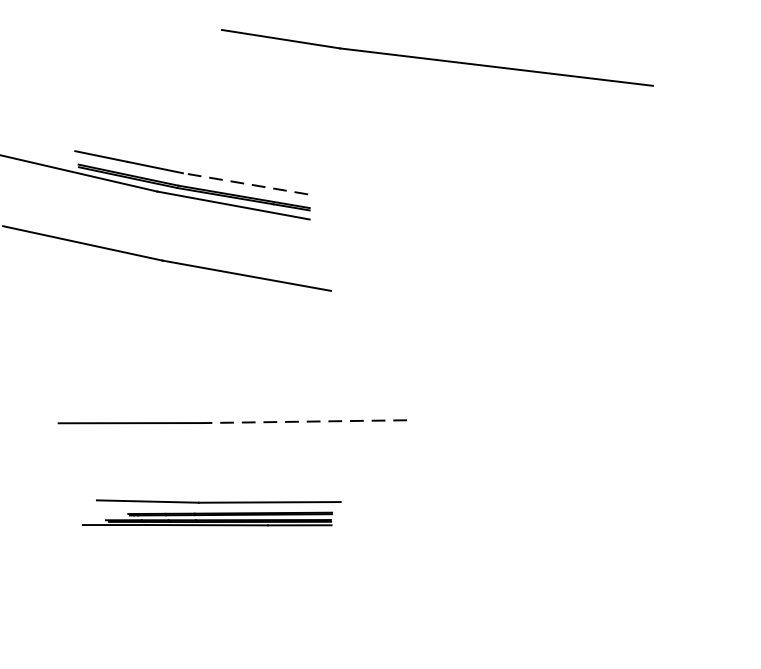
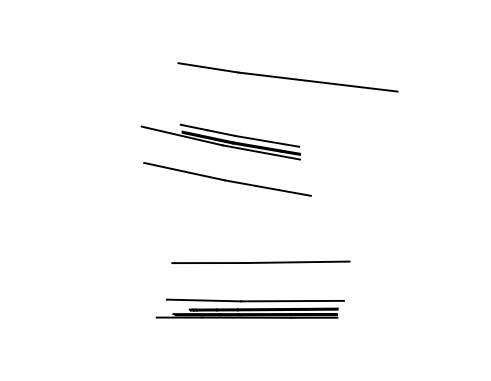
part: (436, 58) -> (287, 77), moved
line: (243, 184) -> (266, 141), dashed -> solid
line: (302, 422) -> (296, 262), dashed -> solid
part: (210, 512) -> (249, 308), size x1.43

